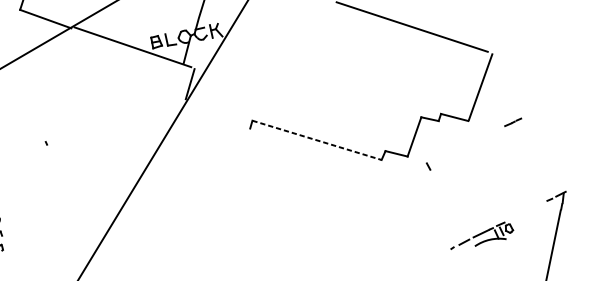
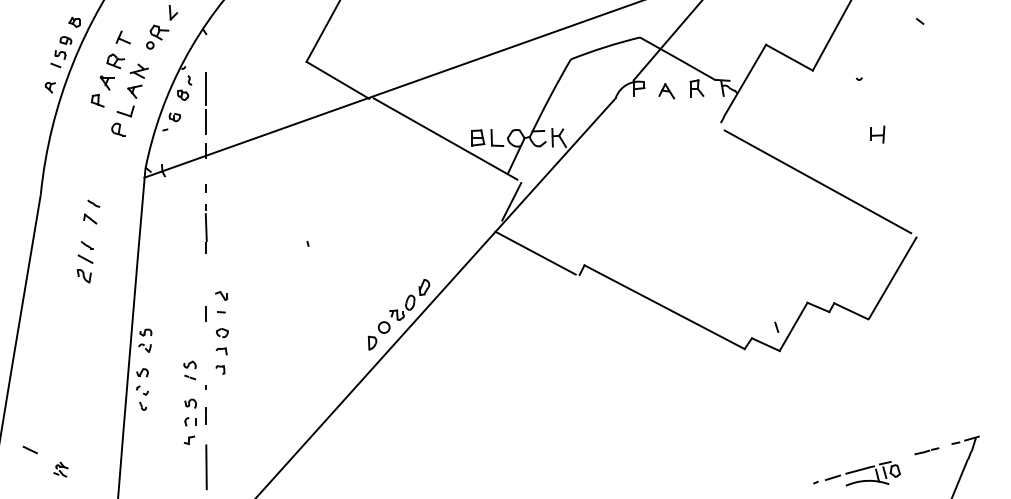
line: (214, 118) -> (535, 252), added
line: (512, 122) -> (926, 451), moved
line: (317, 140) -> (665, 307), dashed -> solid
line: (428, 165) -> (776, 326), moved
part: (122, 182) -> (398, 314), added

